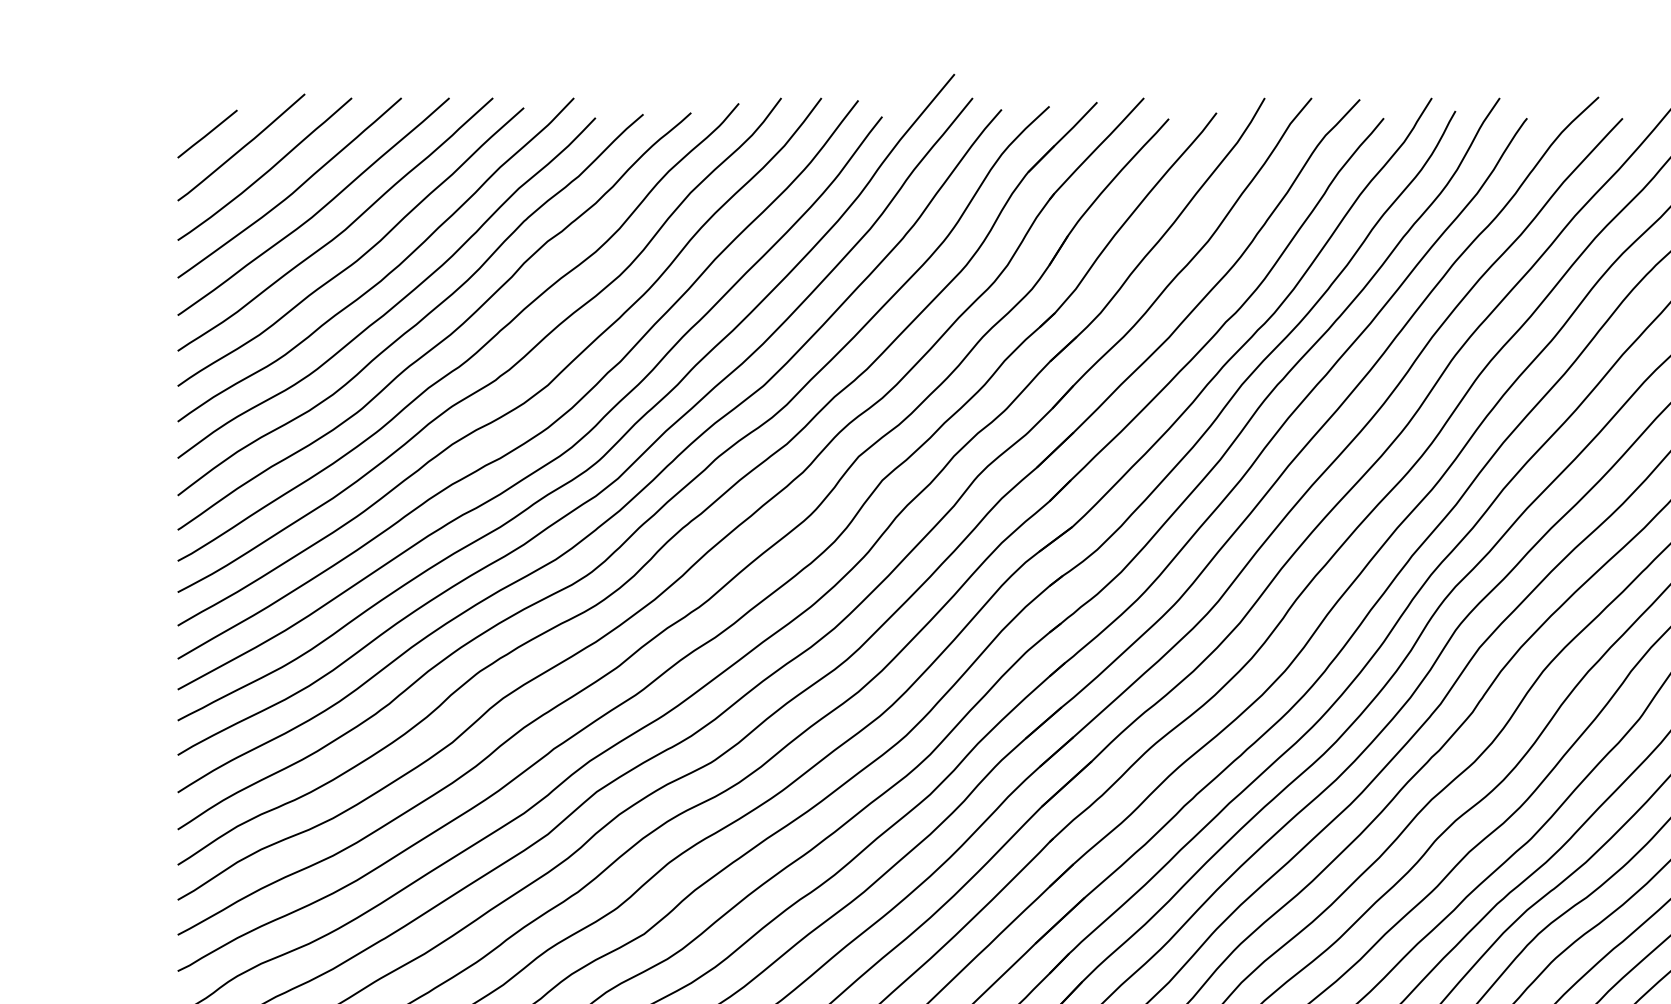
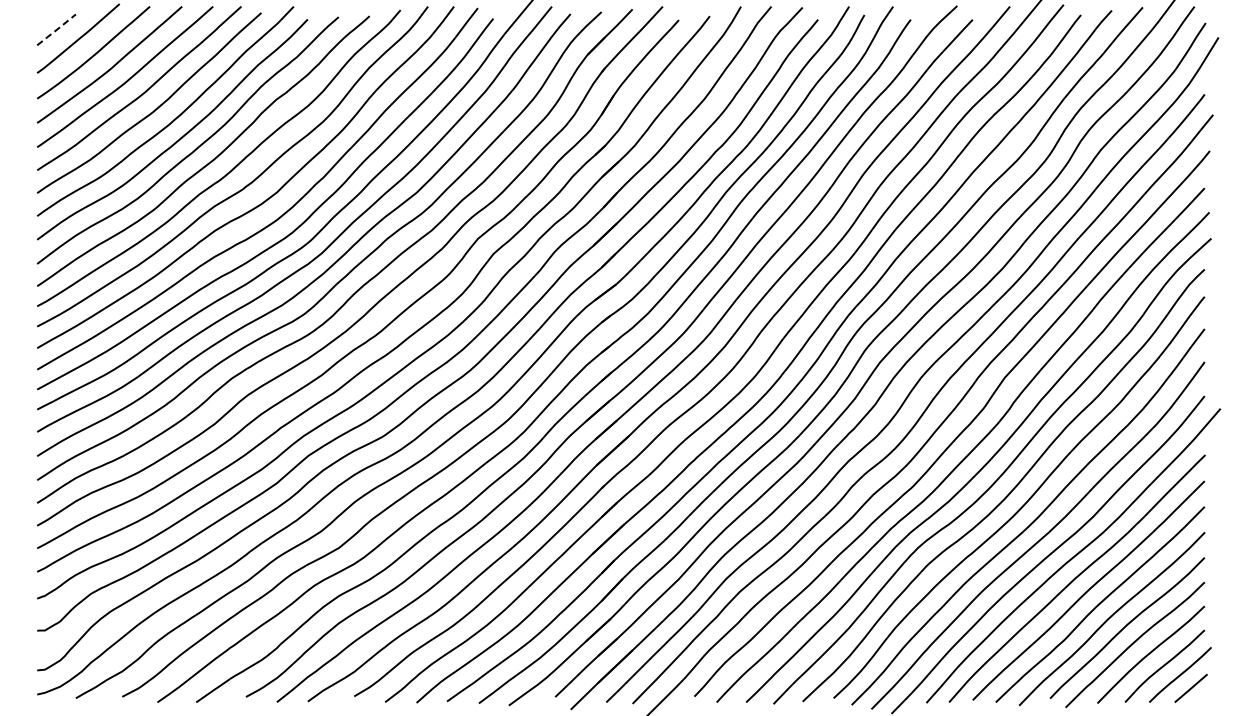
line: (207, 135) -> (56, 30), solid -> dashed

